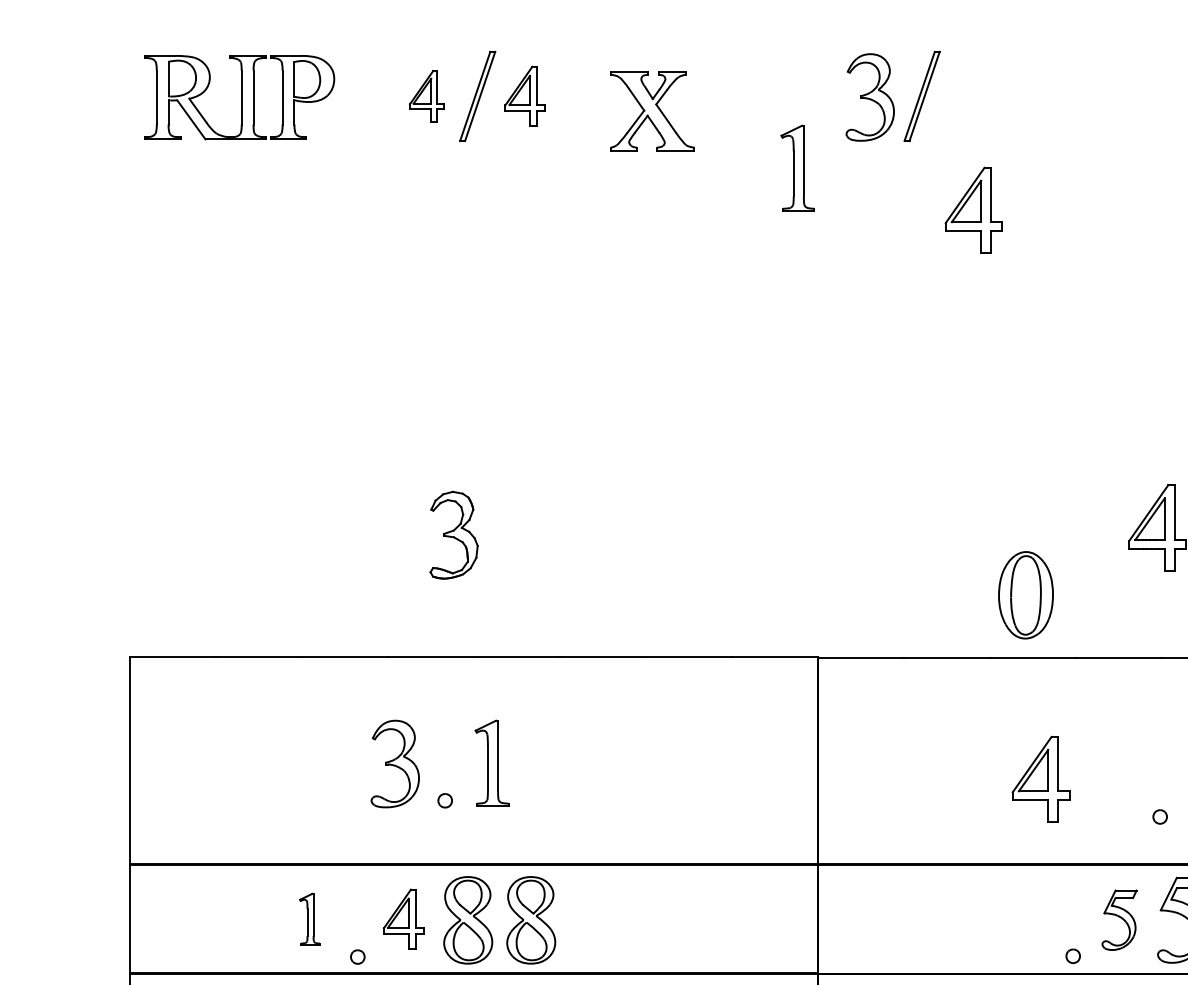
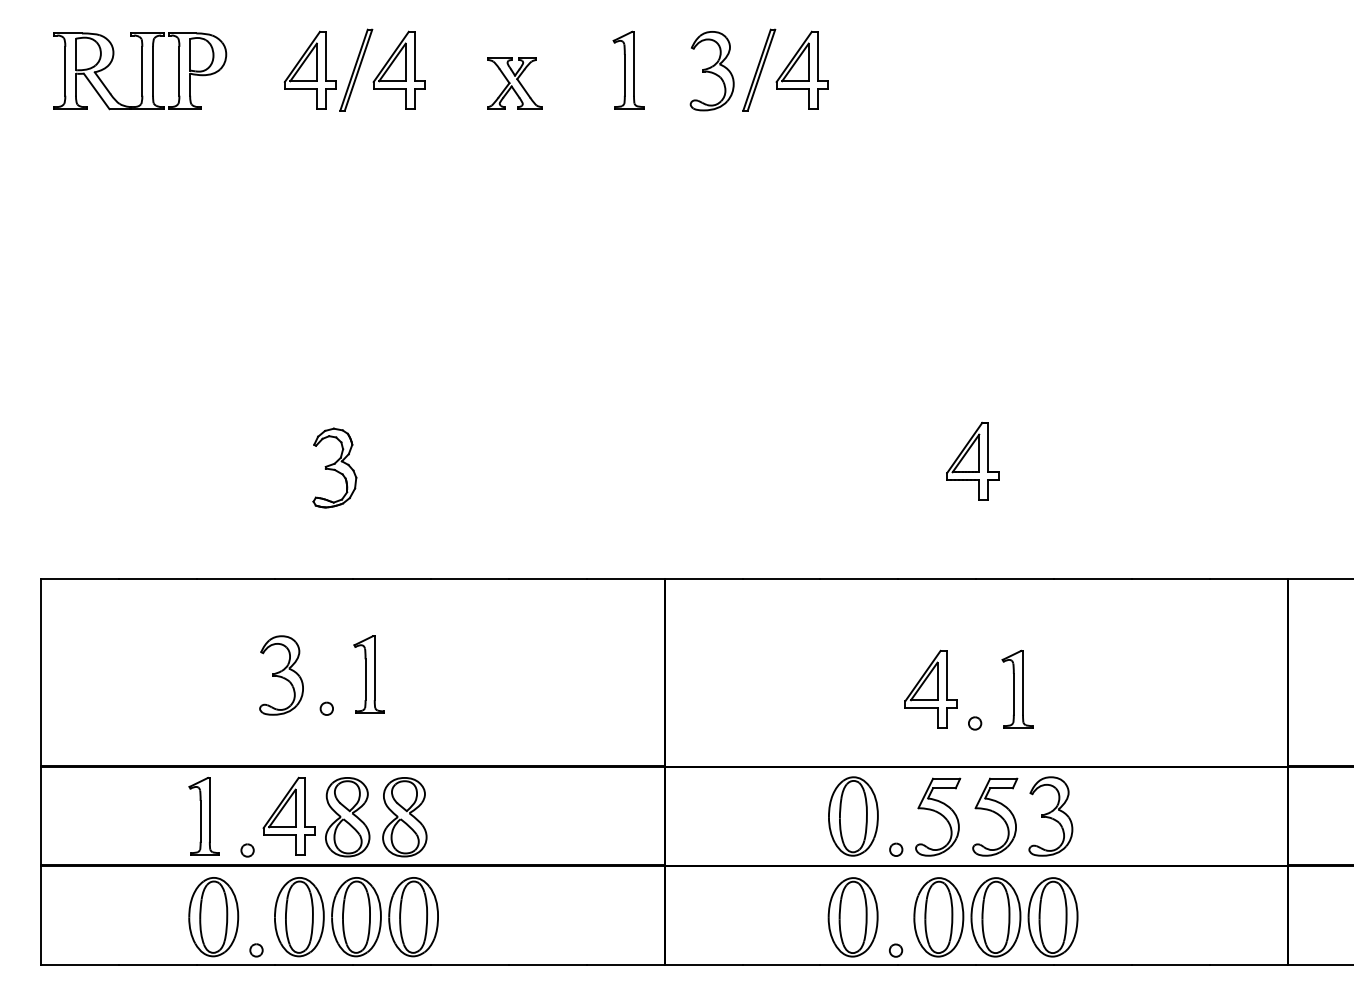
part: (426, 95) -> (309, 69), size x1.67
part: (524, 95) -> (398, 69), size x1.43
part: (652, 111) -> (514, 83), size x0.71
part: (797, 167) -> (628, 69), moved
part: (973, 209) -> (801, 69), moved
part: (1026, 595) -> (853, 816), moved
part: (1040, 778) -> (930, 688), moved
part: (309, 918) -> (203, 815), size x1.67
part: (402, 918) -> (288, 815), size x1.43
part: (1119, 919) -> (938, 816), size x1.43

